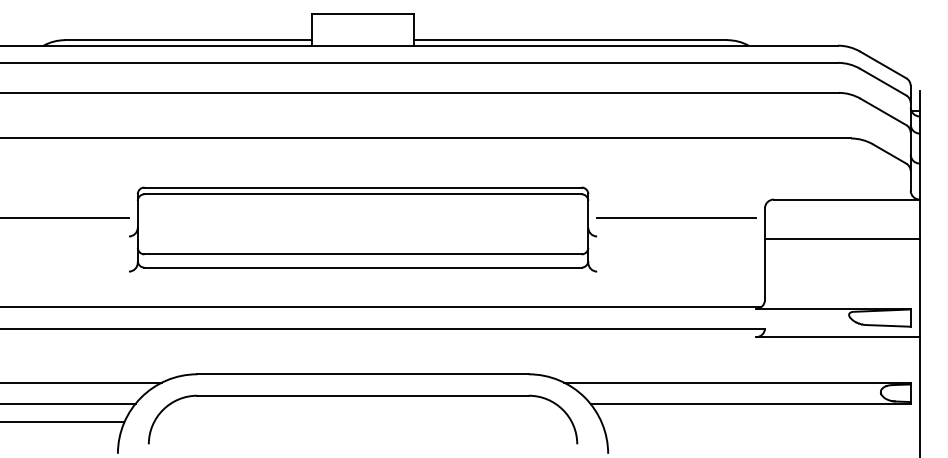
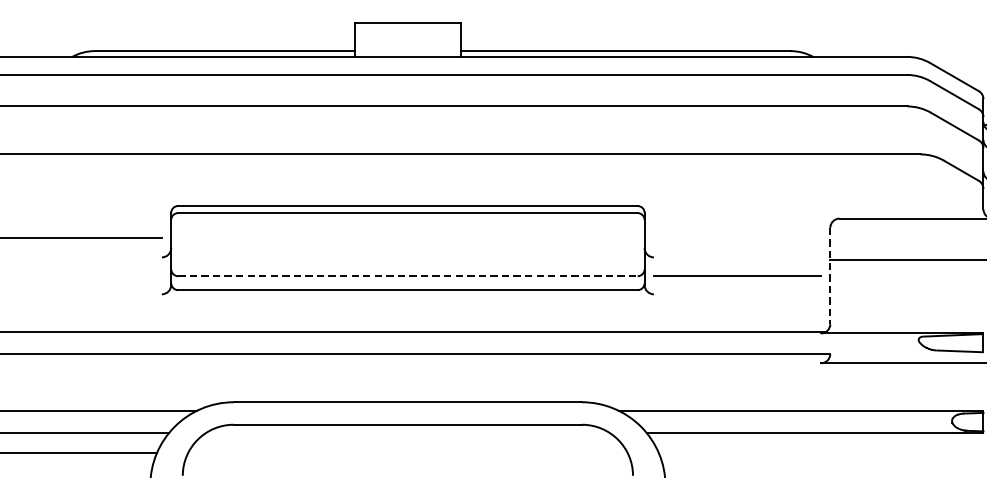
line: (676, 217) -> (737, 276), moved
line: (363, 254) -> (408, 276), solid -> dashed
line: (764, 254) -> (829, 276), solid -> dashed

